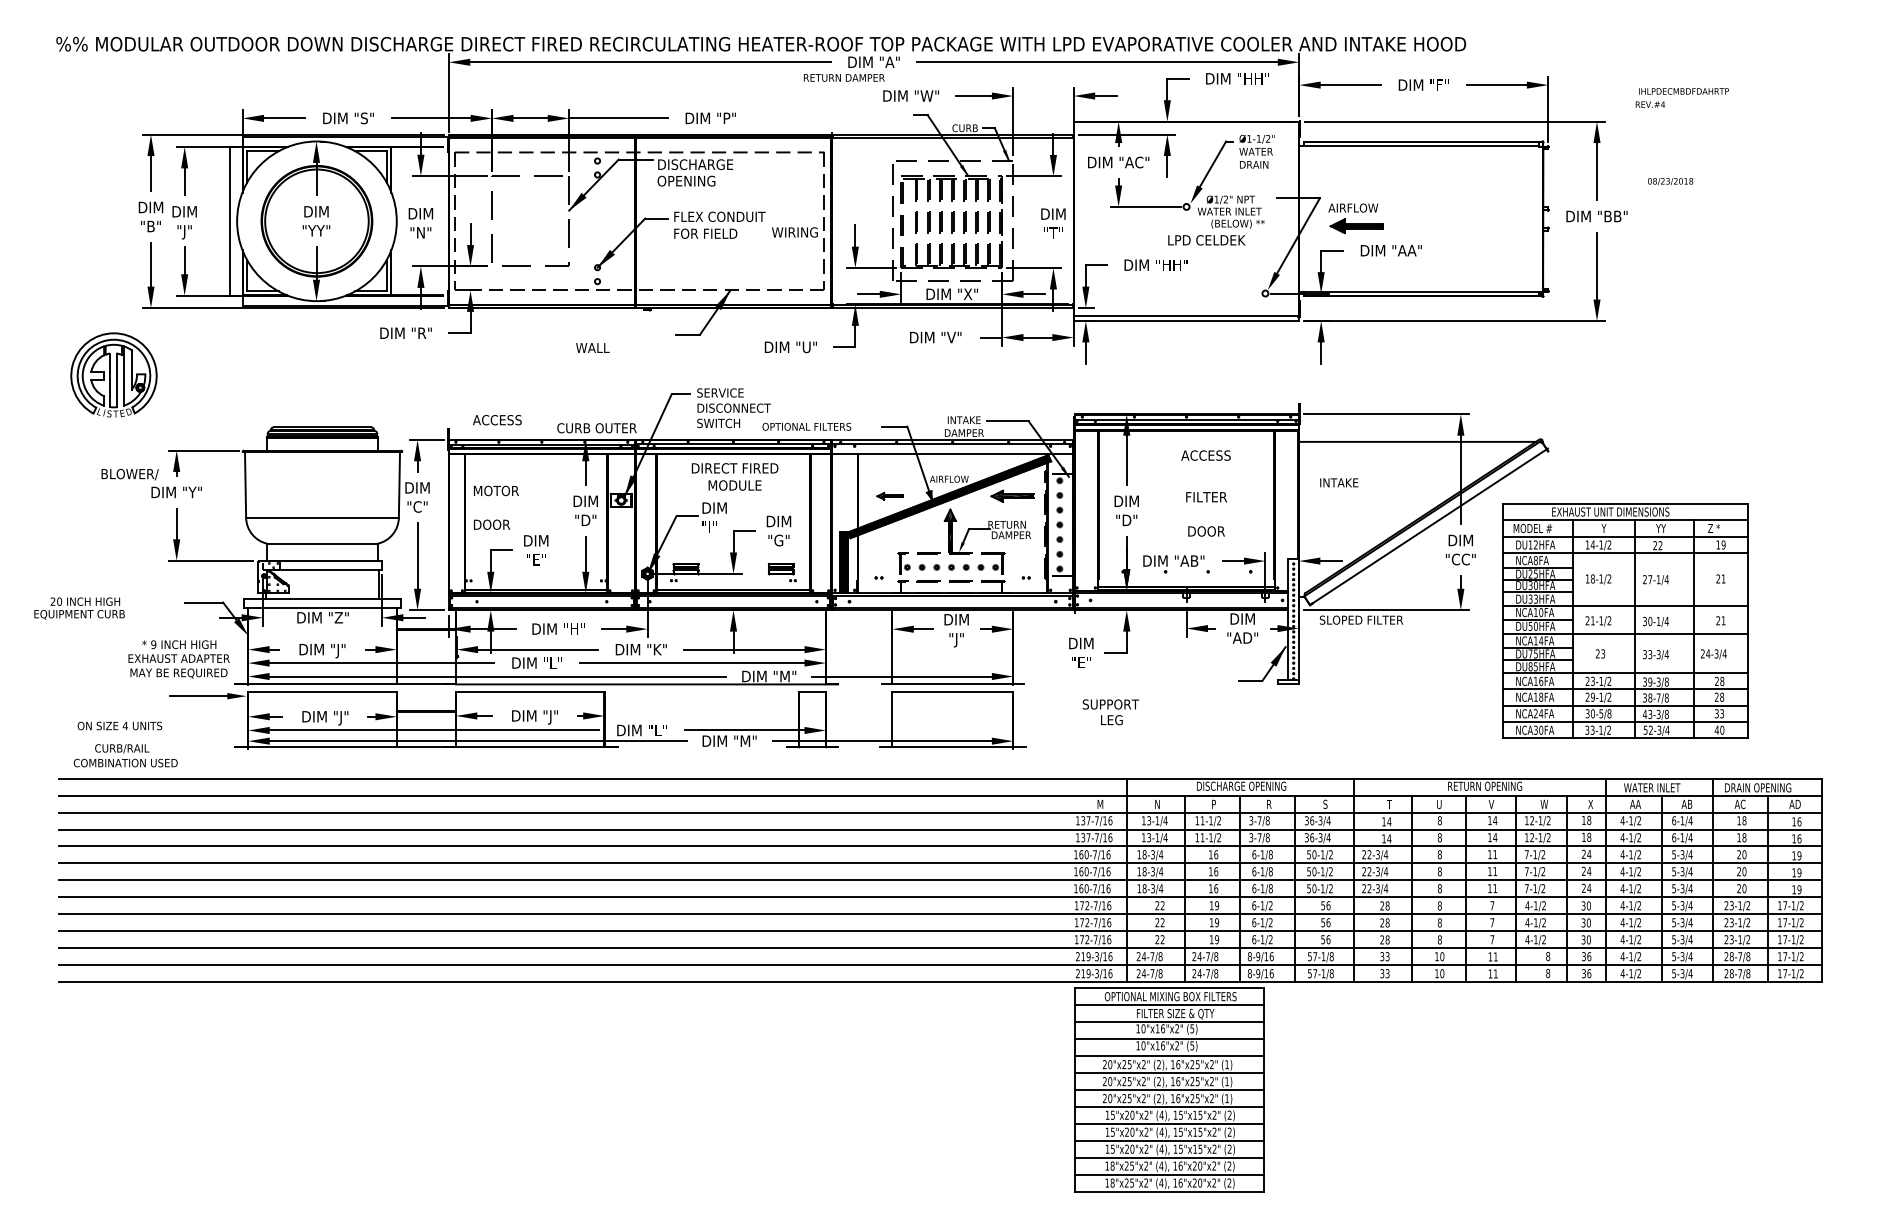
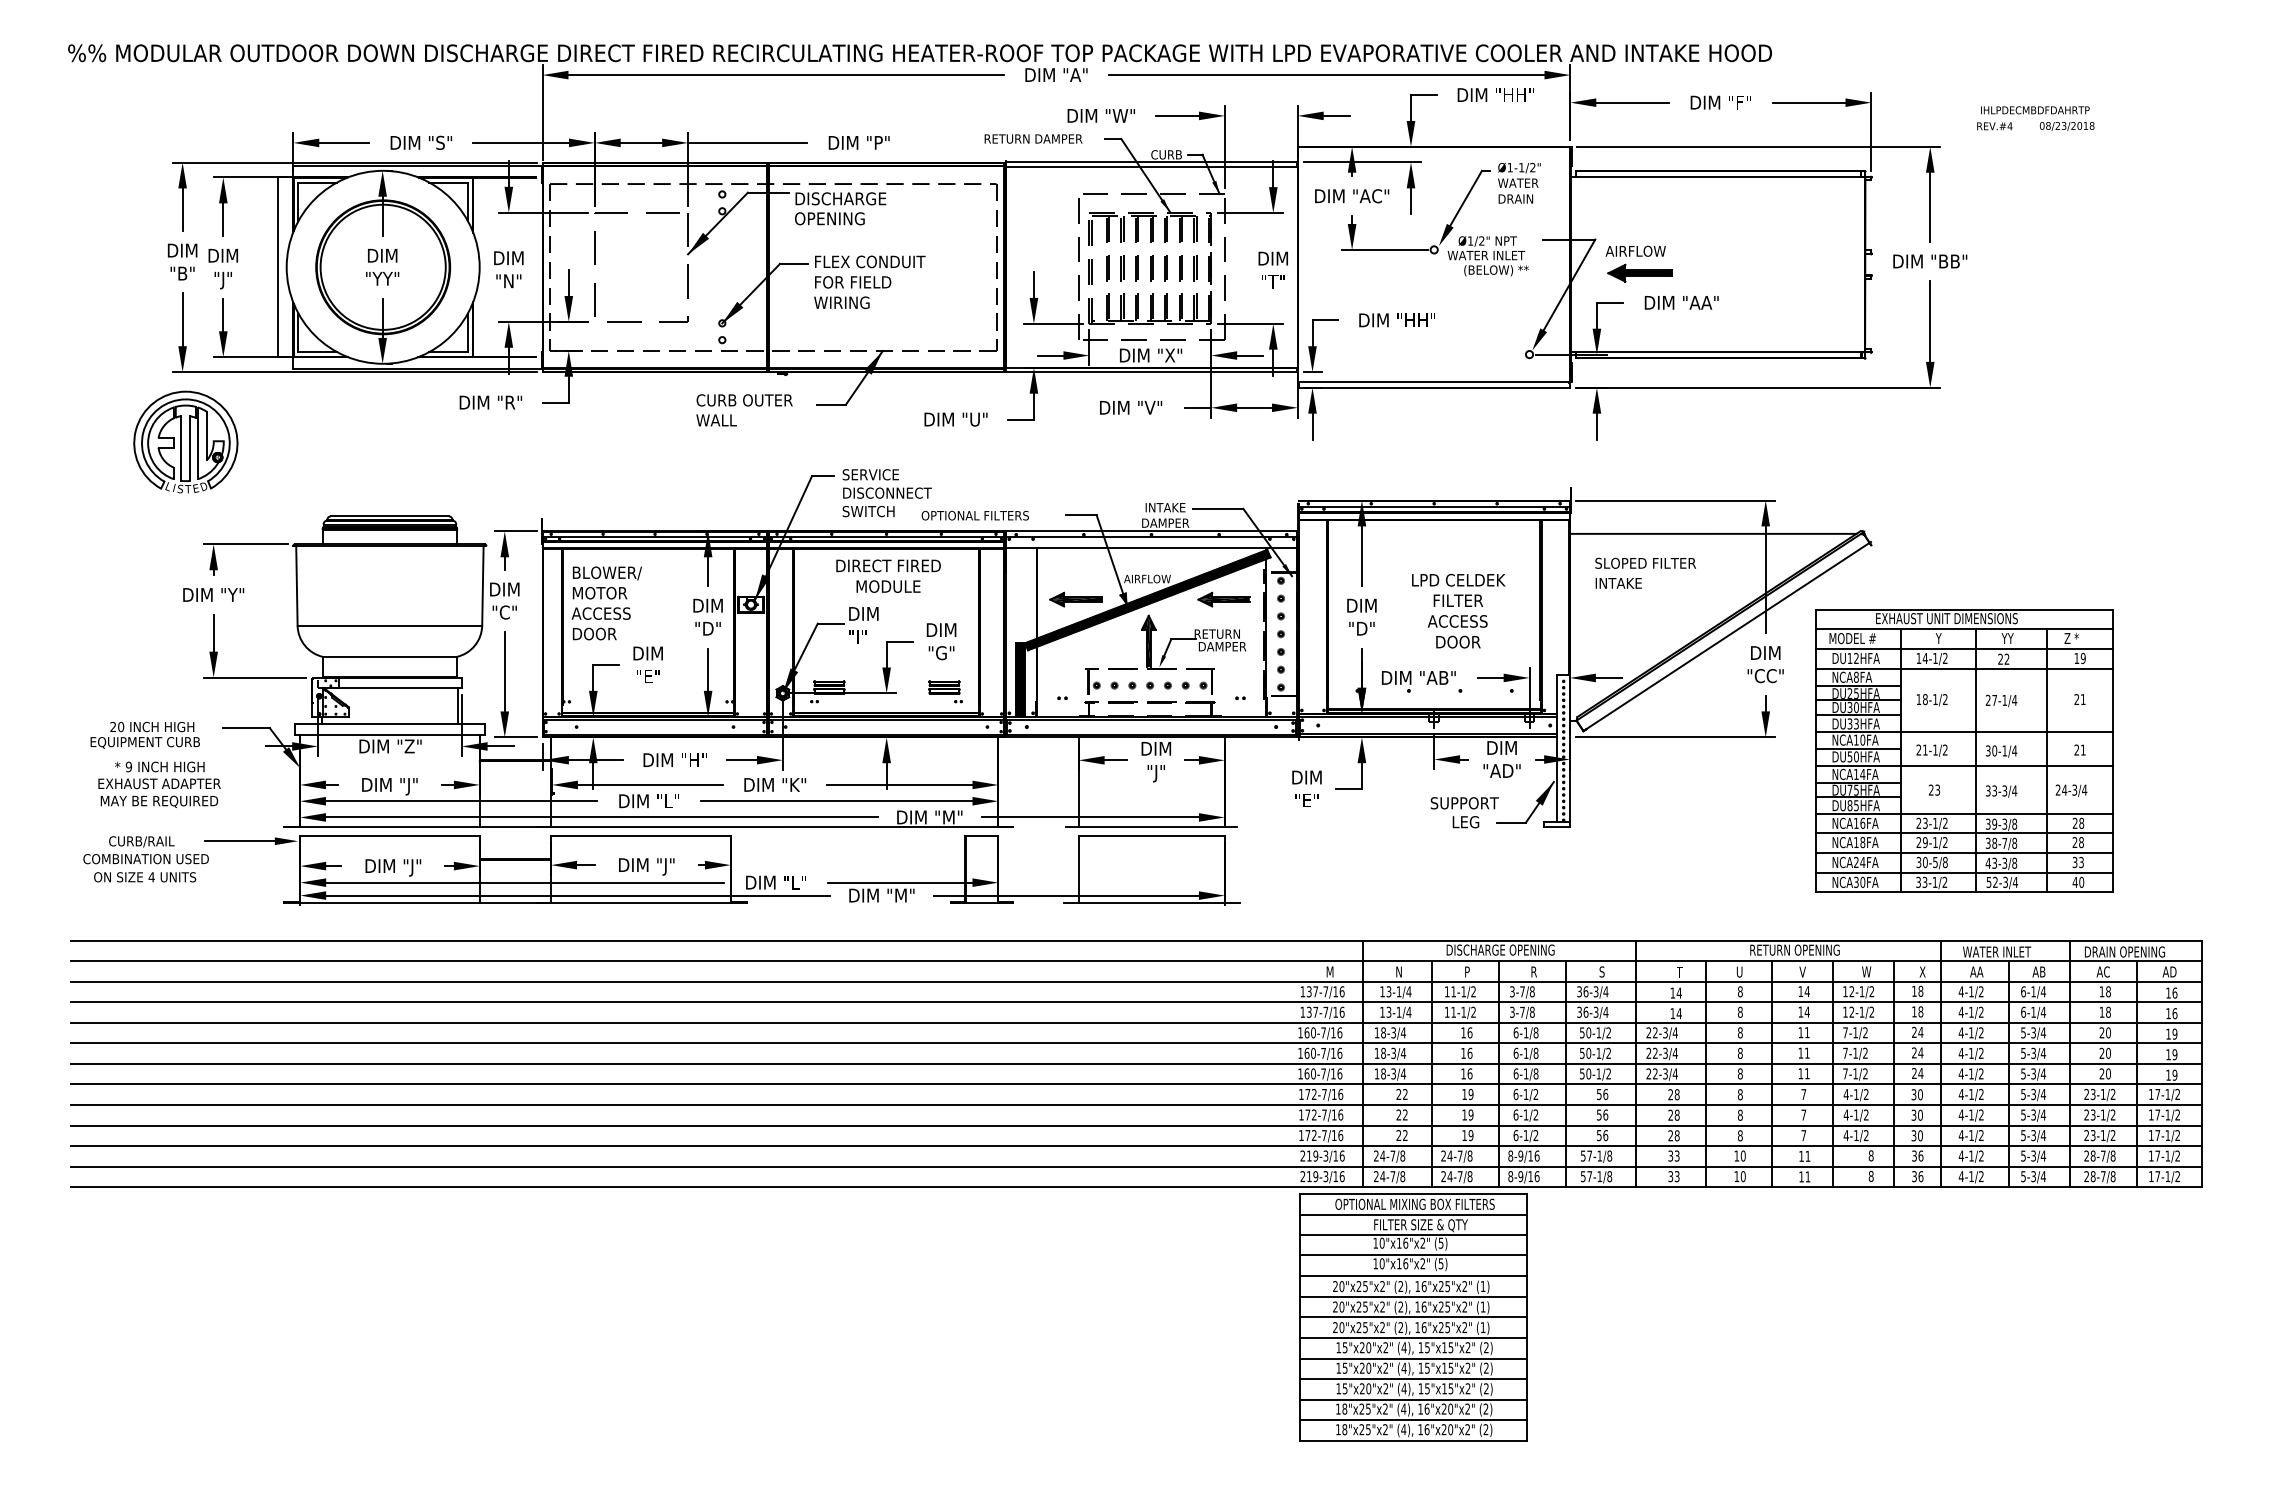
text: (844, 77) -> (1033, 138), moved
text: (1670, 181) -> (2066, 126), moved
text: (794, 232) -> (841, 302), moved
text: (1206, 239) -> (1458, 579), moved
part: (113, 374) -> (185, 441), moved
text: (496, 420) -> (600, 613), moved
text: (596, 428) -> (744, 400), moved
text: (1205, 455) -> (1457, 621), moved
text: (129, 474) -> (606, 573), moved
part: (889, 496) -> (1075, 599), size x1.67
text: (78, 608) -> (144, 735), moved
text: (1361, 619) -> (1645, 562), moved
text: (179, 659) -> (159, 784), moved
text: (1110, 712) -> (1464, 812), moved
text: (125, 755) -> (145, 850), moved

